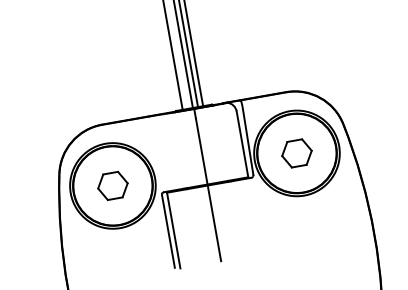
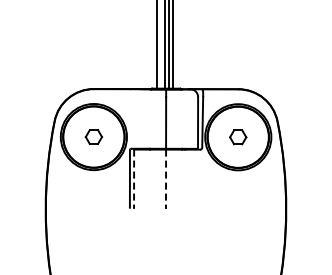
part: (296, 153) -> (237, 137), size x0.7
part: (112, 185) -> (93, 136), size x0.7
line: (215, 223) -> (166, 179), solid -> dashed
line: (174, 230) -> (134, 179), solid -> dashed

